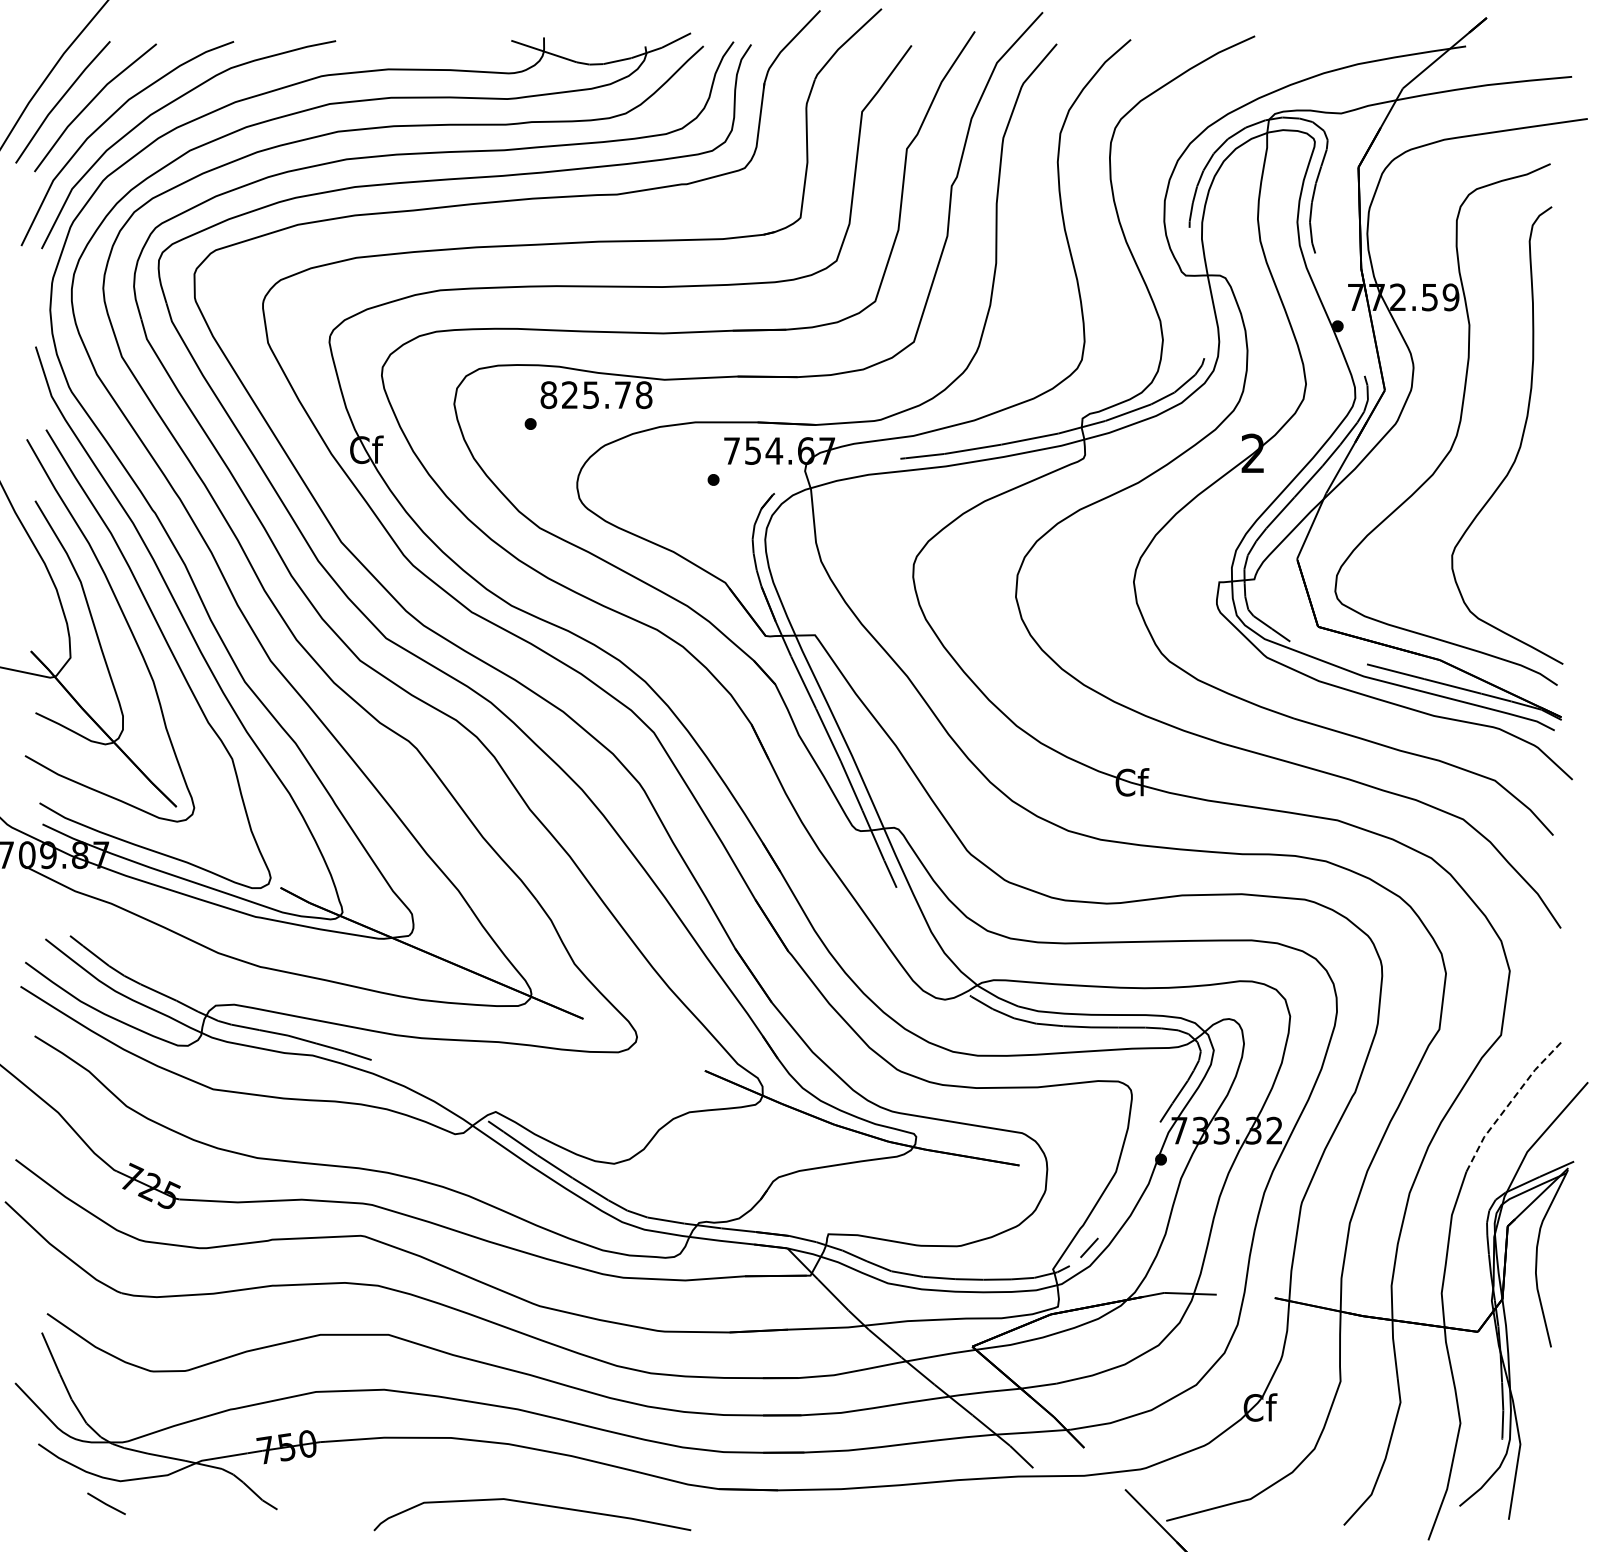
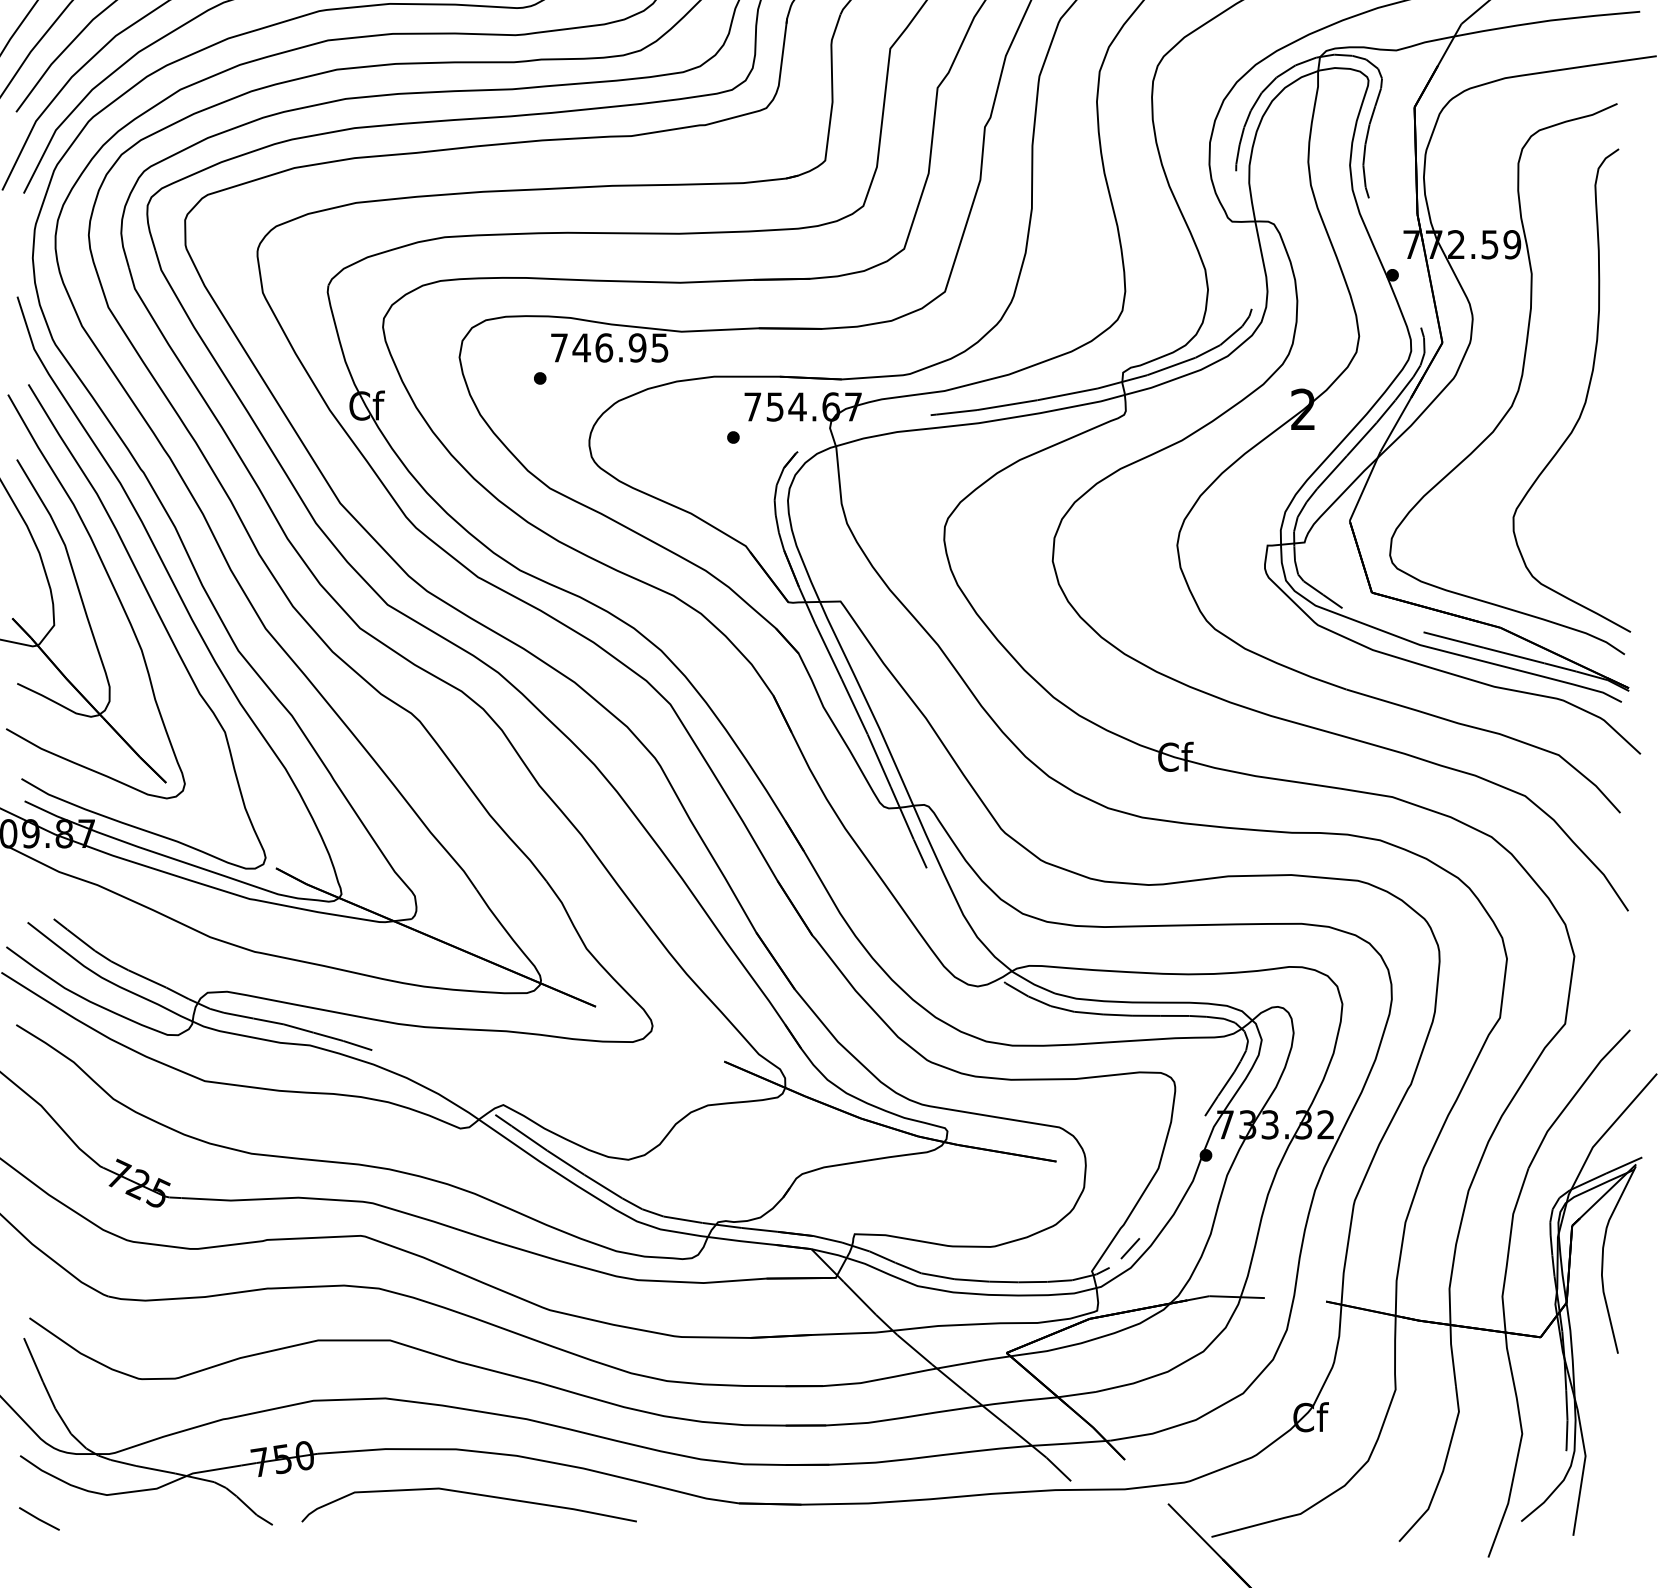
text: (596, 395) -> (609, 348), 825.78 -> 746.95
line: (1510, 1102) -> (1575, 1095), dashed -> solid
line: (106, 1503) -> (39, 1518), moved
curve: (532, 1504) -> (469, 1494), moved

